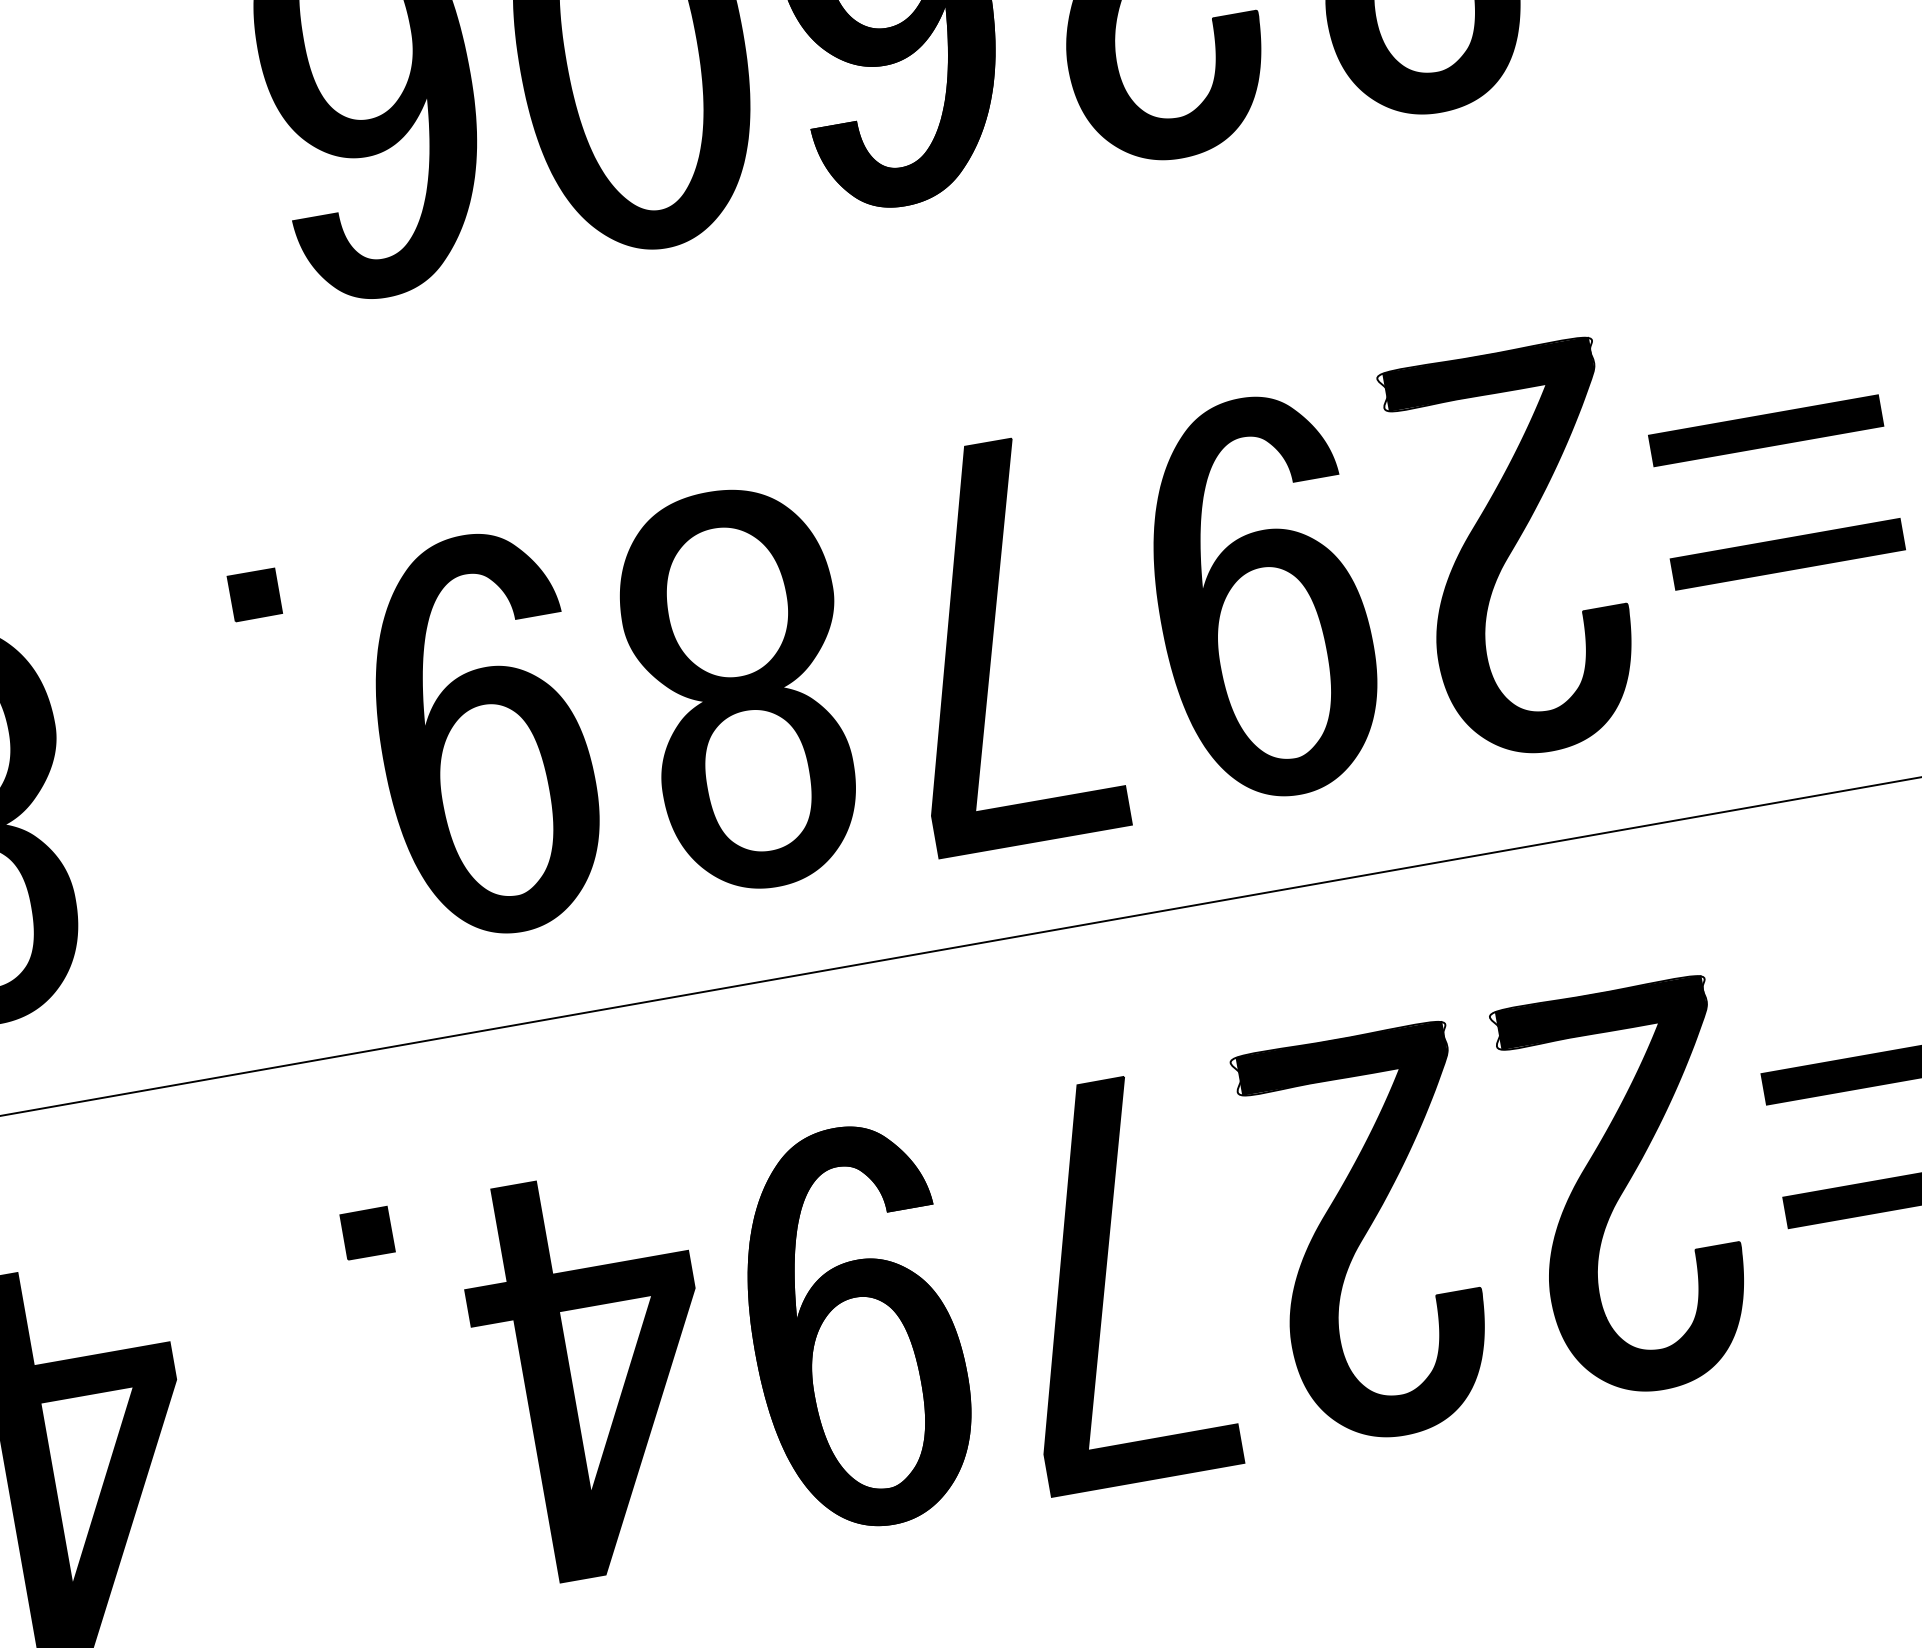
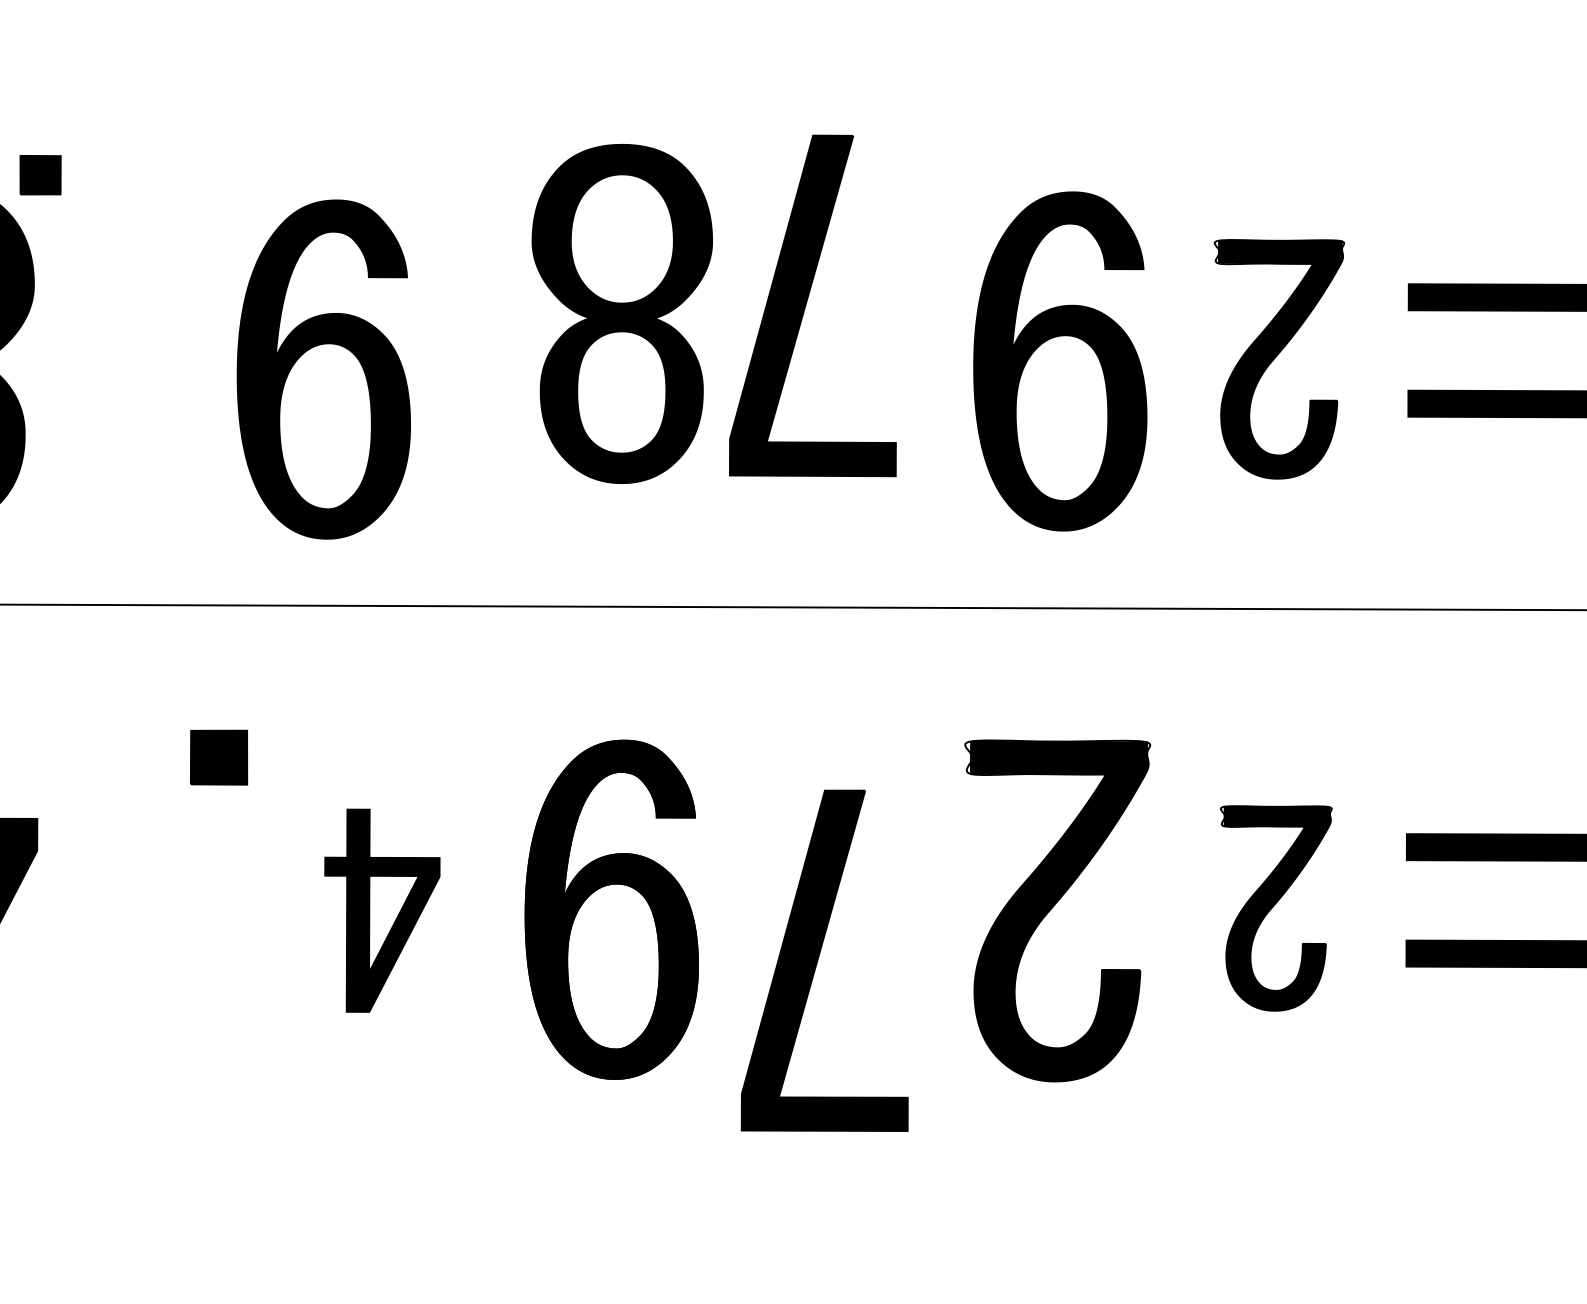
part: (1503, 544) -> (1270, 353), size x0.7
part: (254, 594) -> (40, 174), moved
part: (992, 647) -> (805, 307), moved
part: (737, 688) -> (618, 312), moved
part: (487, 733) -> (327, 368), moved
part: (1616, 1183) -> (1269, 903), size x0.6
part: (367, 1232) -> (219, 756), size x1.4
part: (1105, 1282) -> (818, 959), moved
part: (579, 1381) -> (373, 913), size x0.6

